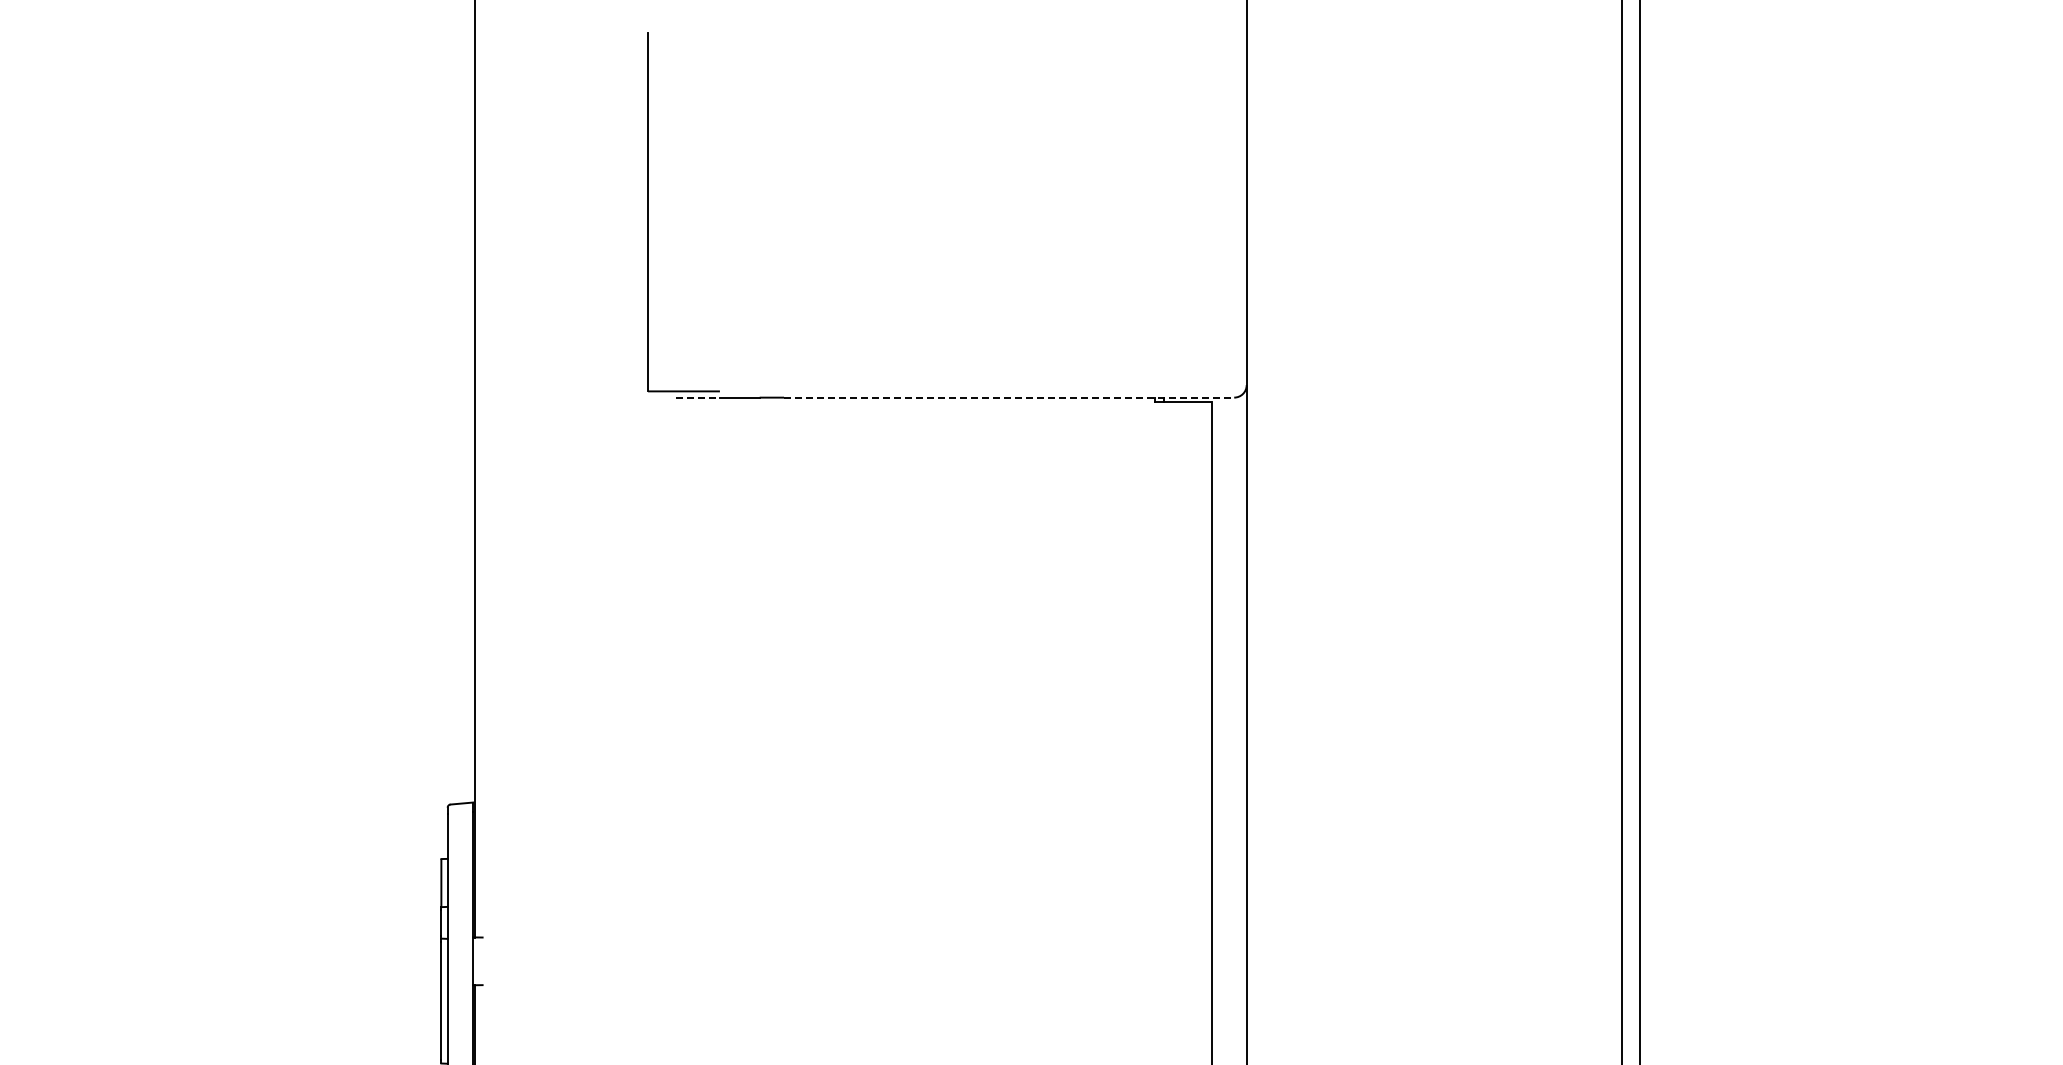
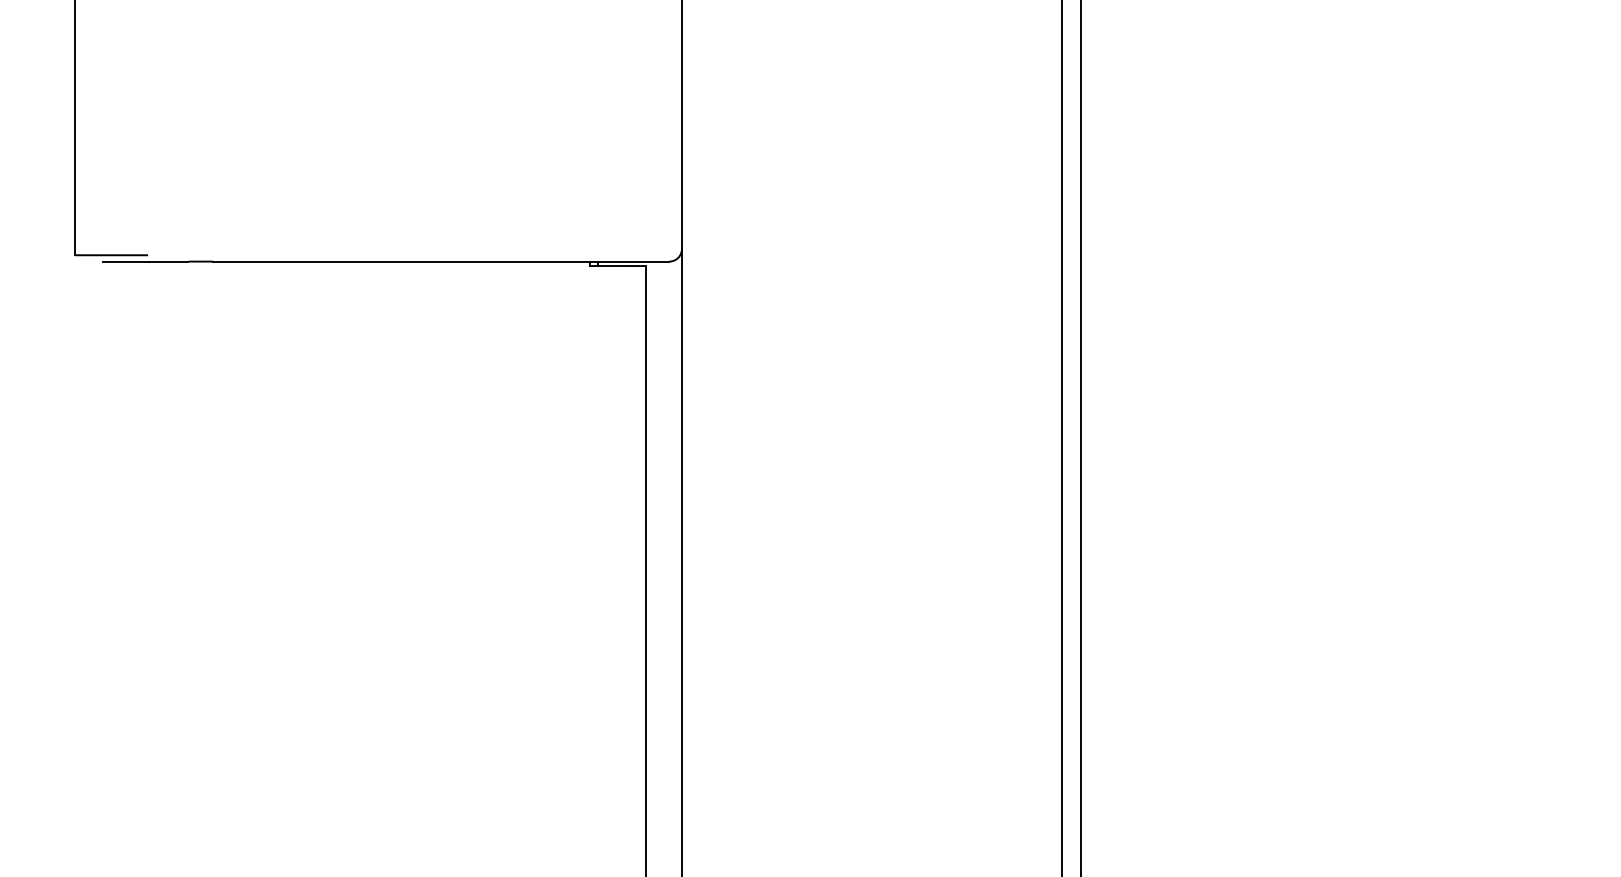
line: (698, 397) -> (126, 261), dashed -> solid
line: (1009, 397) -> (441, 261), dashed -> solid

